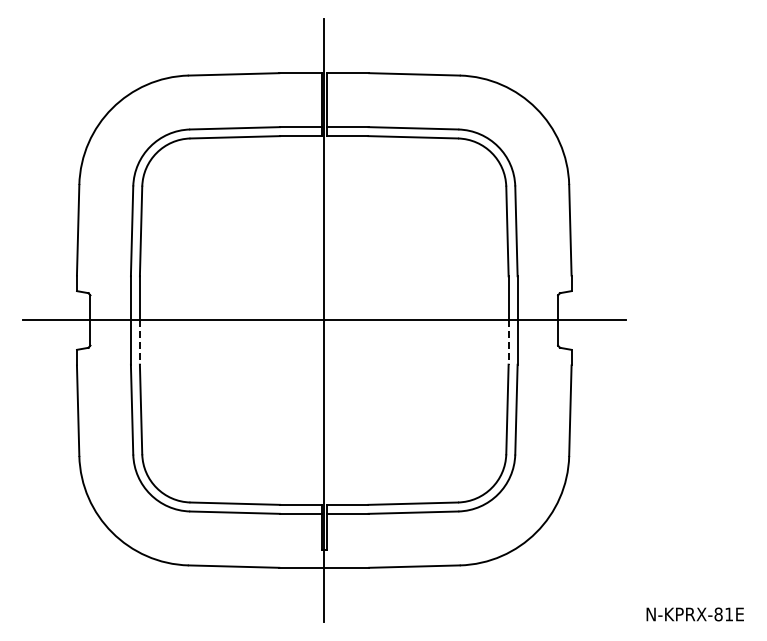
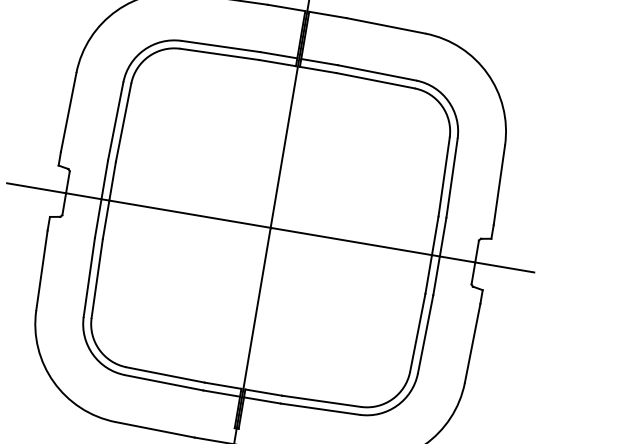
line: (139, 343) -> (105, 220), dashed -> solid
line: (508, 343) -> (428, 275), dashed -> solid

